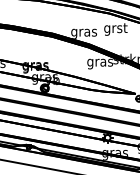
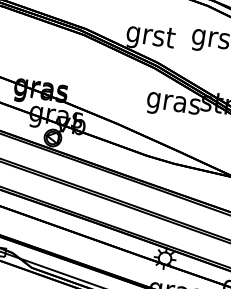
text: (84, 32) -> (151, 36), gras -> grst

